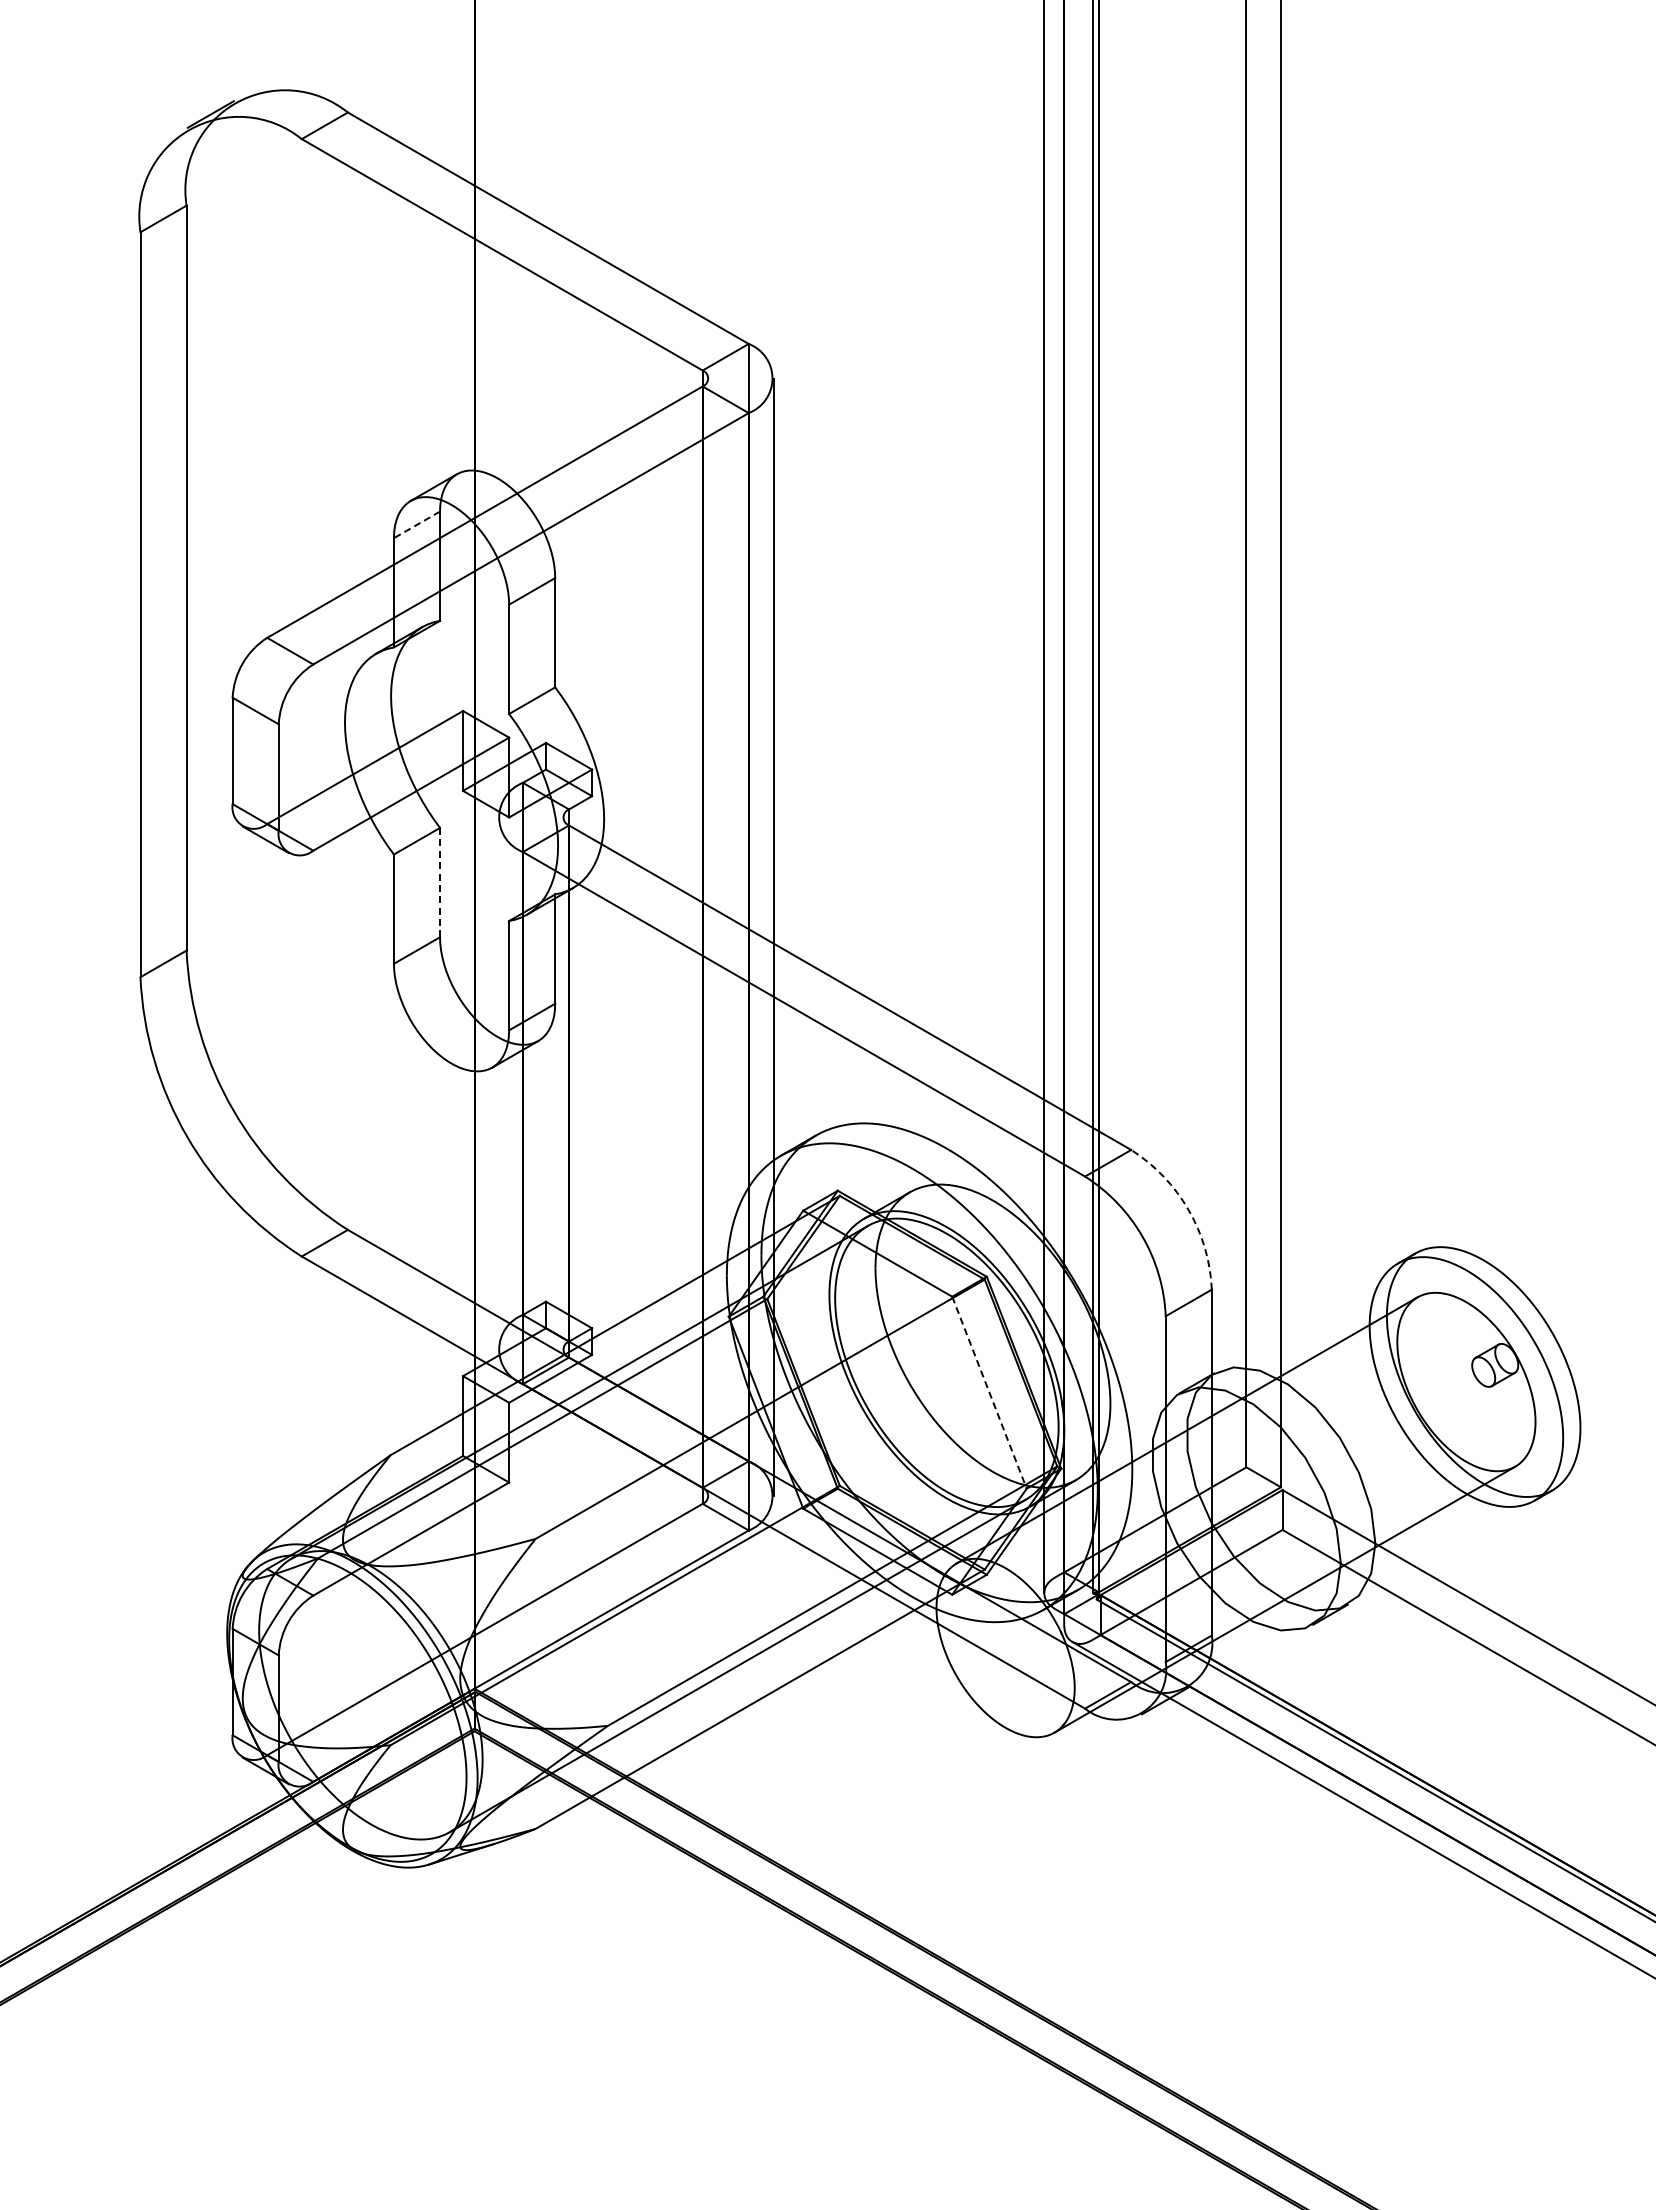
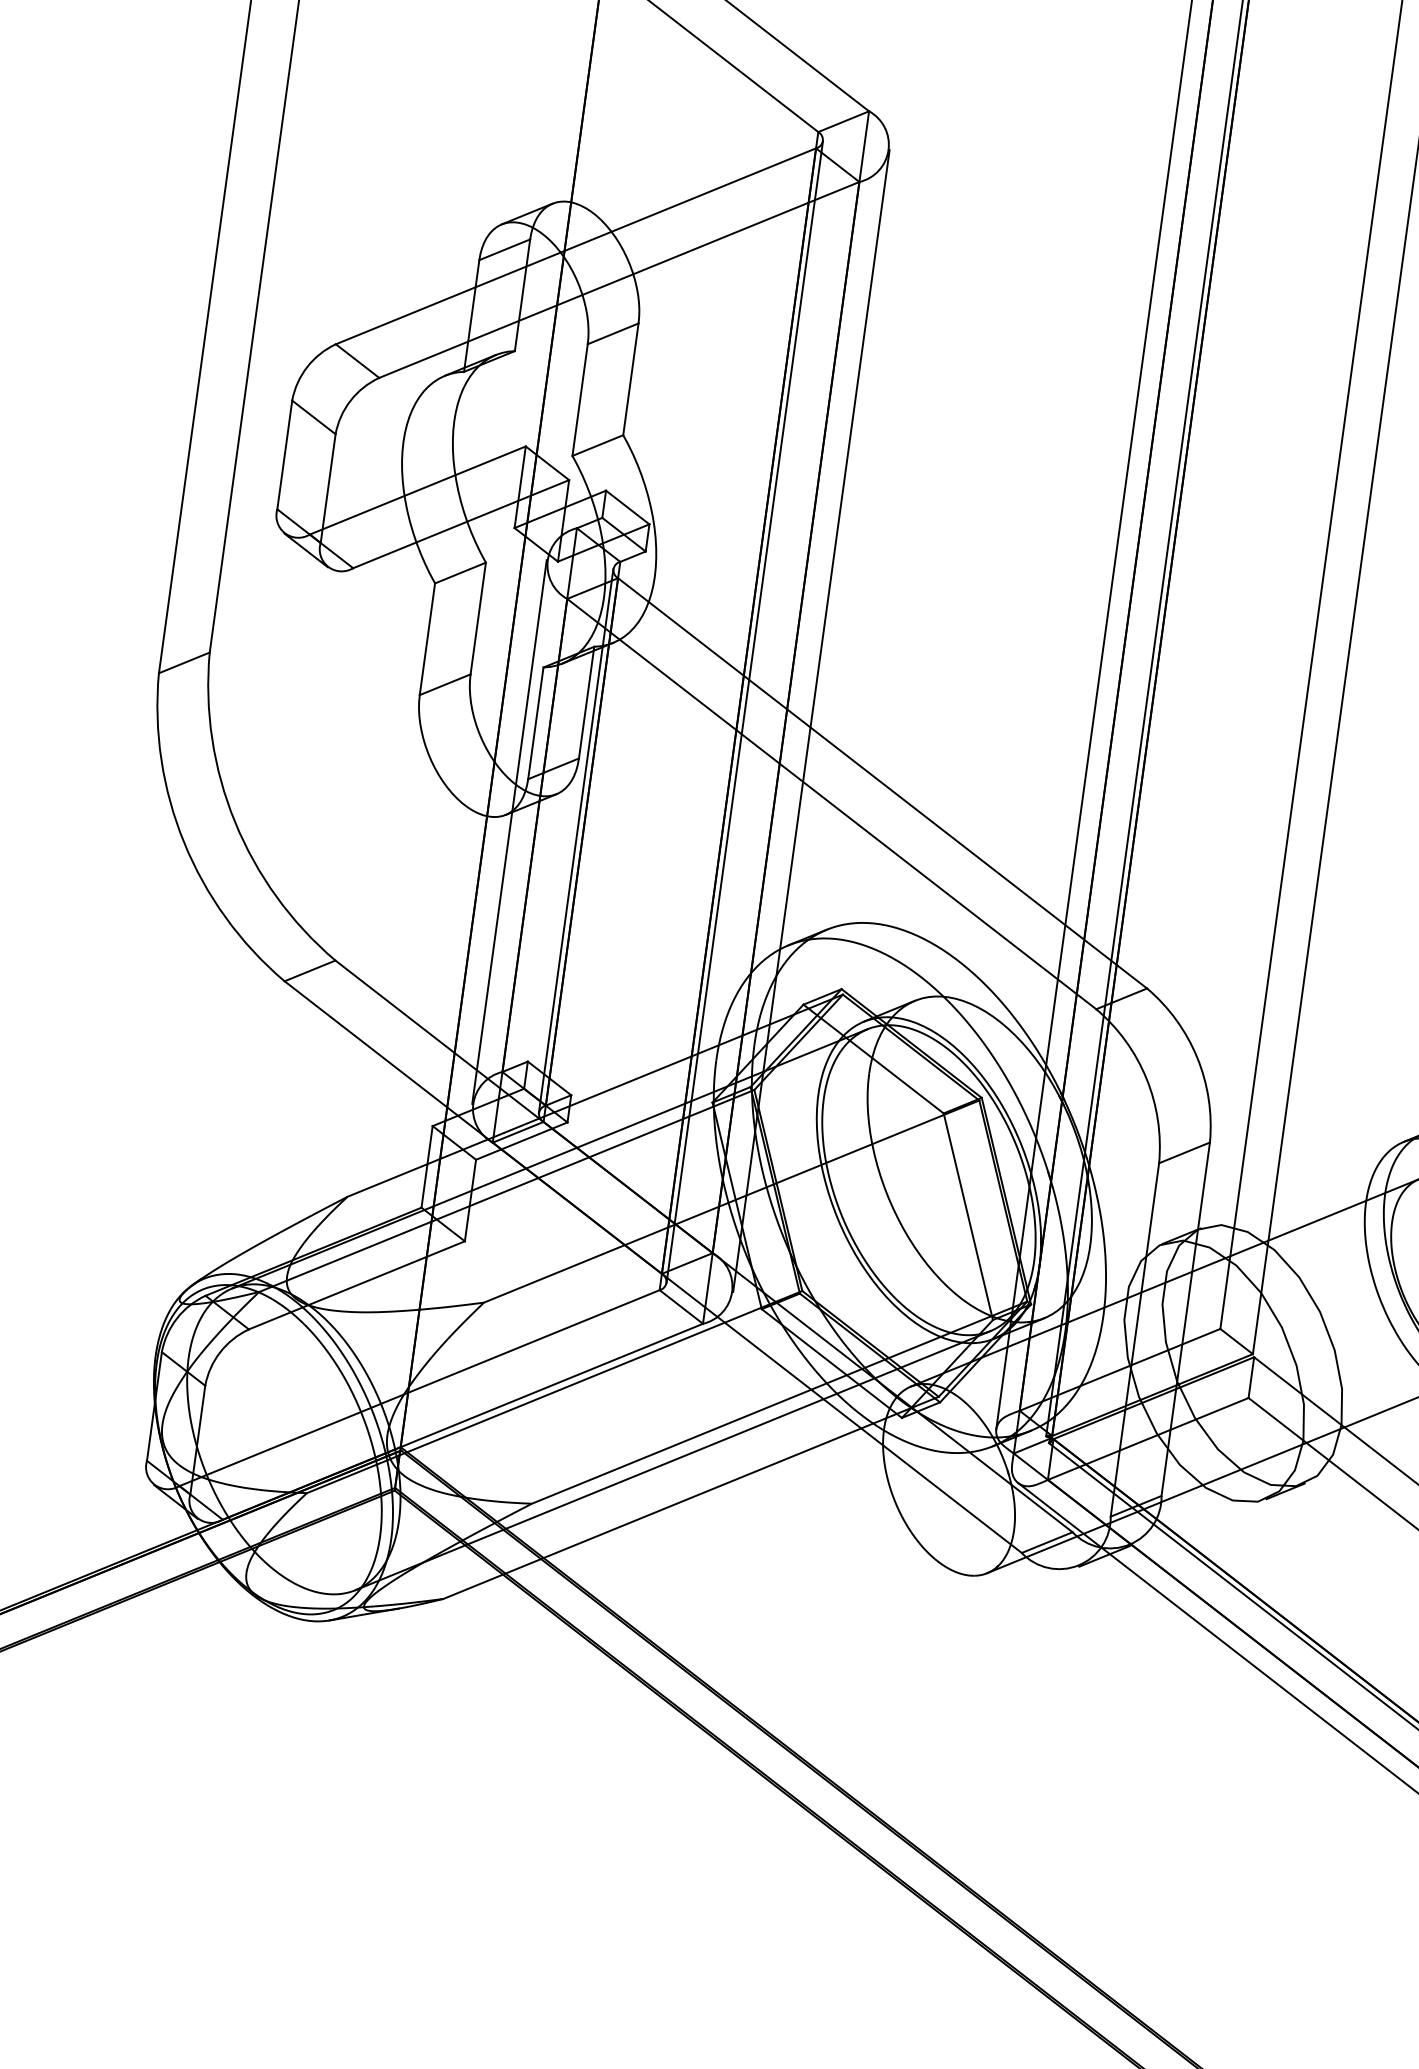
line: (416, 524) -> (504, 249), dashed -> solid
line: (440, 882) -> (478, 618), dashed -> solid
line: (708, 936) -> (745, 711), added
line: (498, 1083) -> (509, 832), added
line: (563, 1083) -> (576, 841), added
arc: (1188, 1209) -> (1197, 1057), dashed -> solid
line: (989, 1392) -> (968, 1216), dashed -> solid

